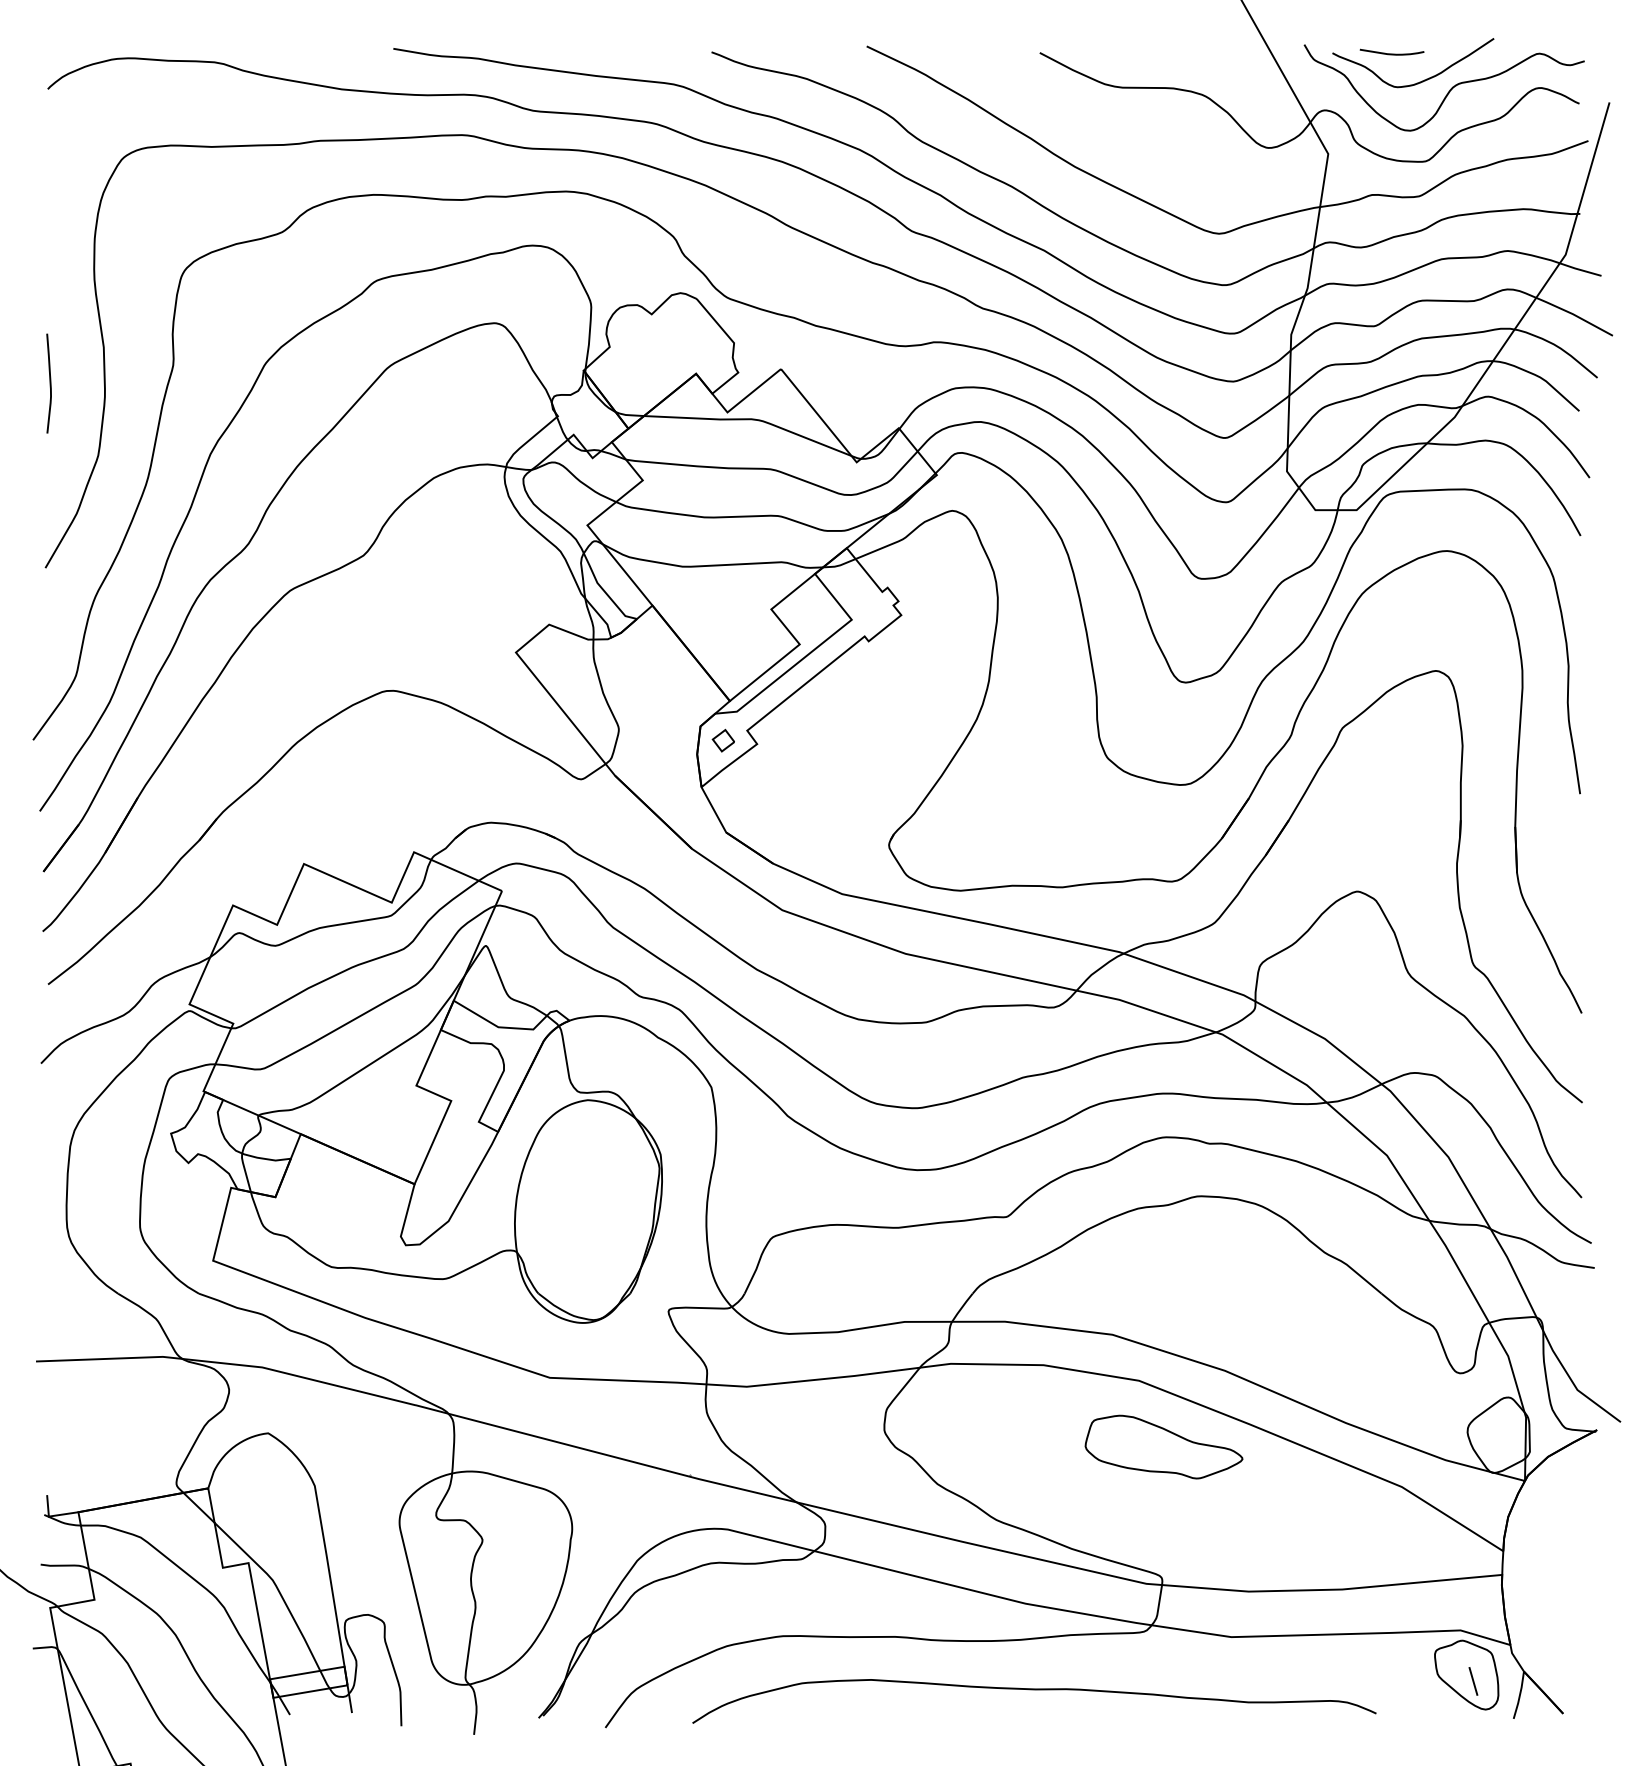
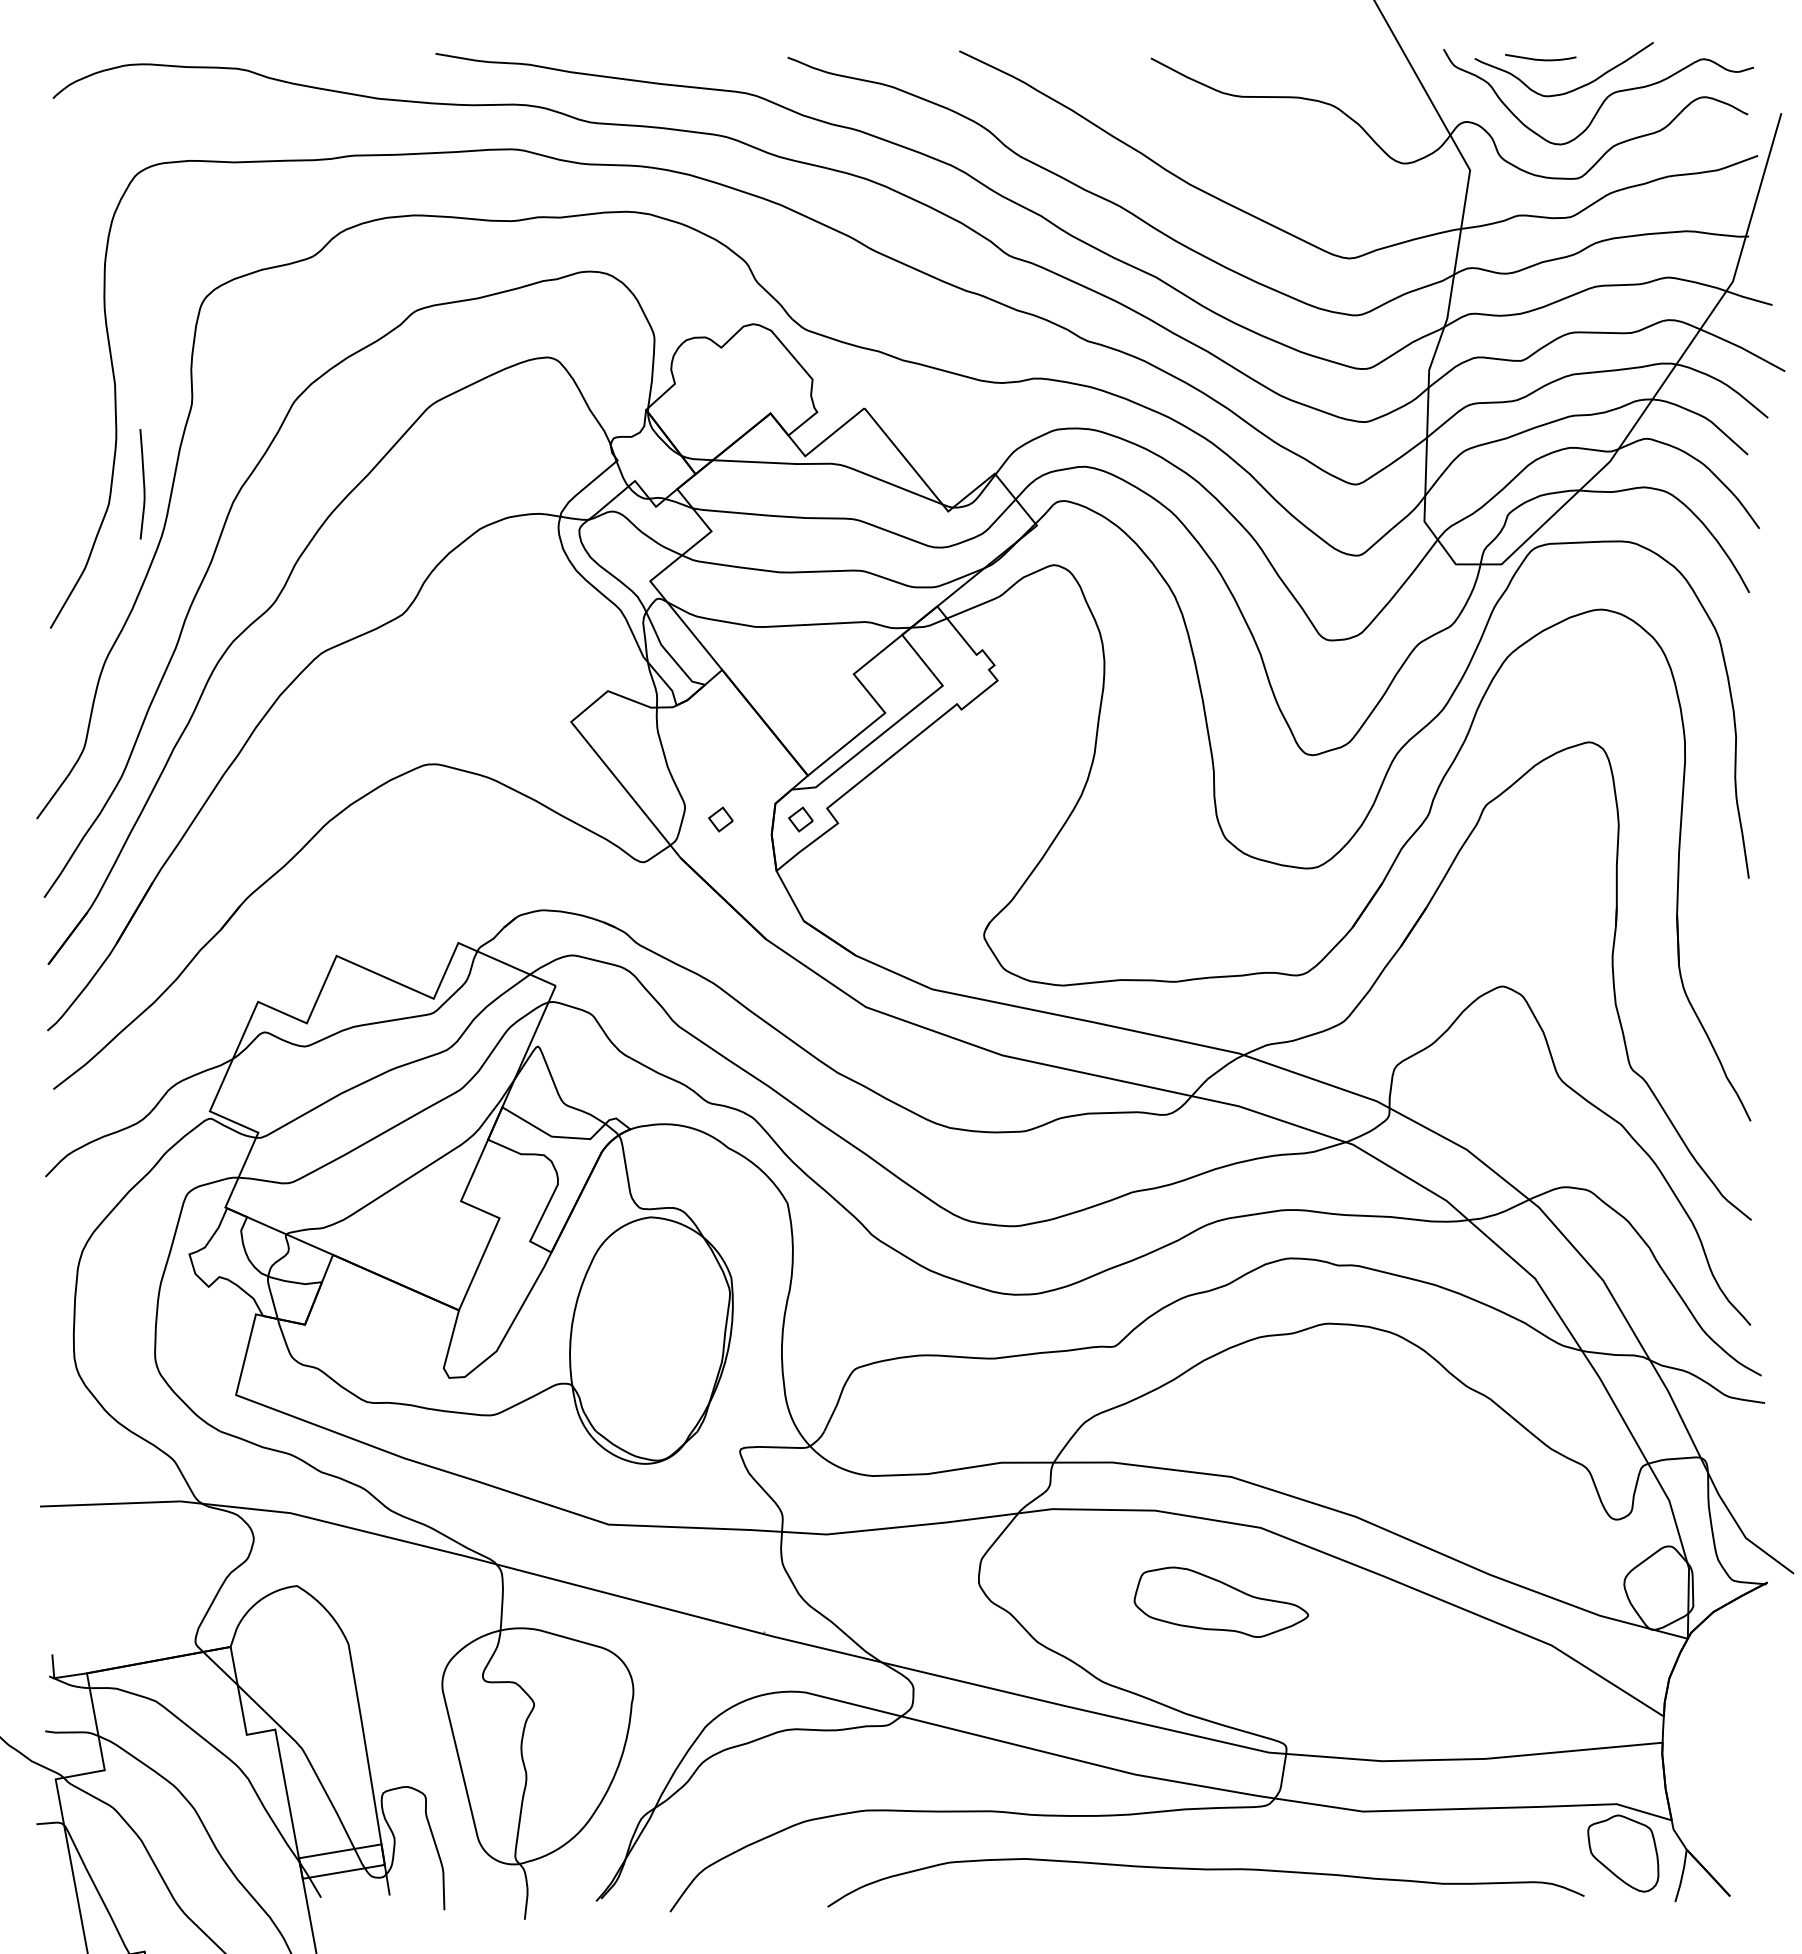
curve: (50, 383) -> (143, 484), moved
part: (650, 740) -> (720, 819), added
part: (1163, 1446) -> (1220, 1601), moved
line: (1473, 1681) -> (1630, 1860), removed
curve: (1034, 1690) -> (1205, 1870), moved

